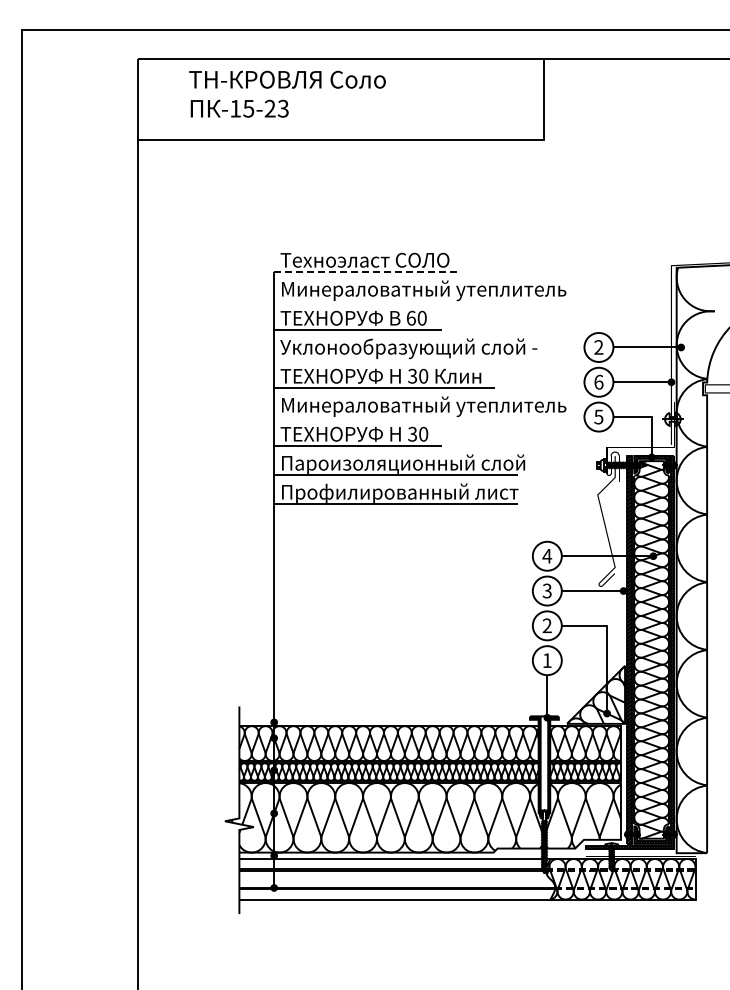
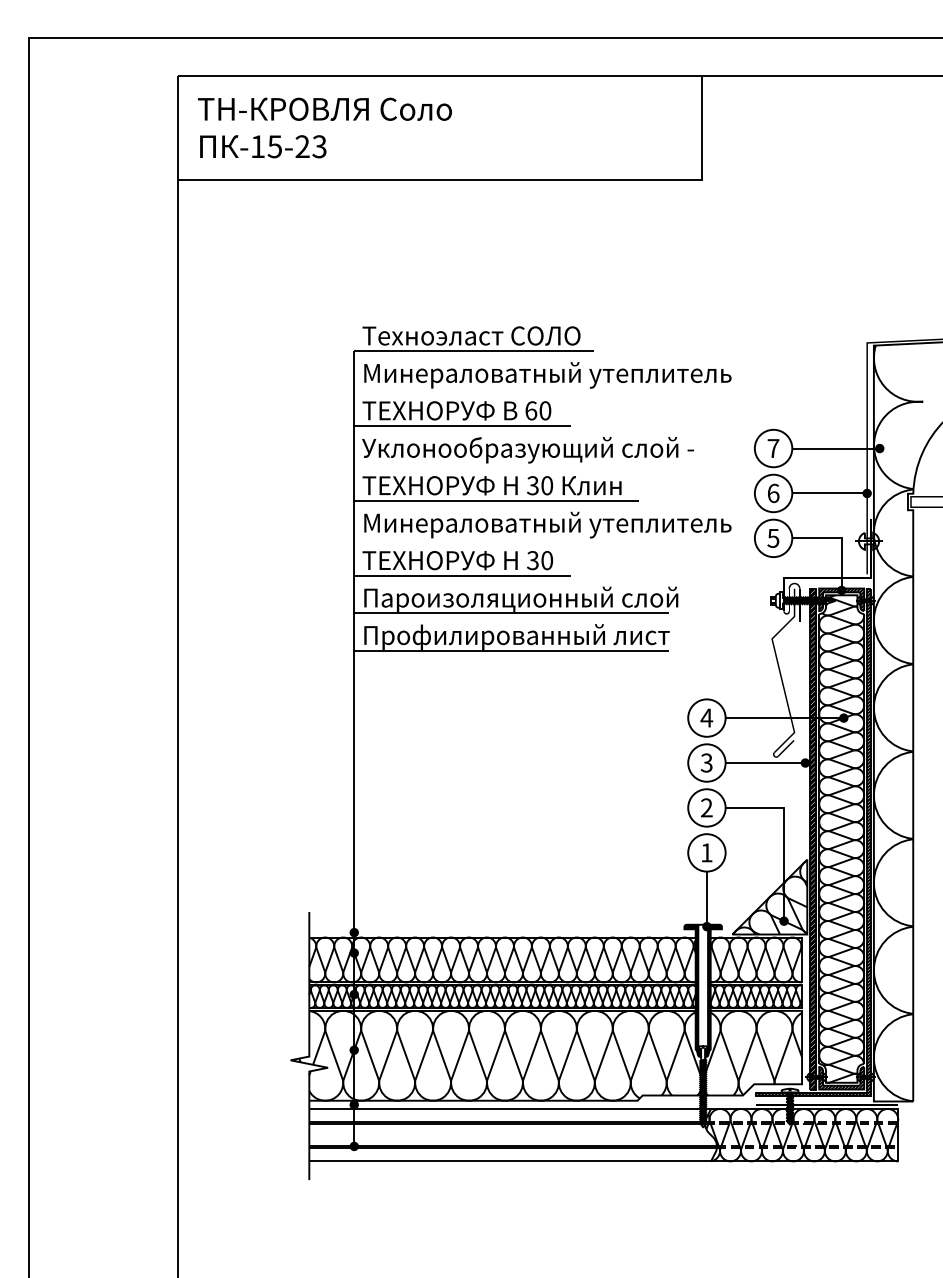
text: (287, 93) -> (324, 127), moved
line: (366, 272) -> (473, 351), dashed -> solid
text: (598, 347) -> (772, 448), 2 -> 7

